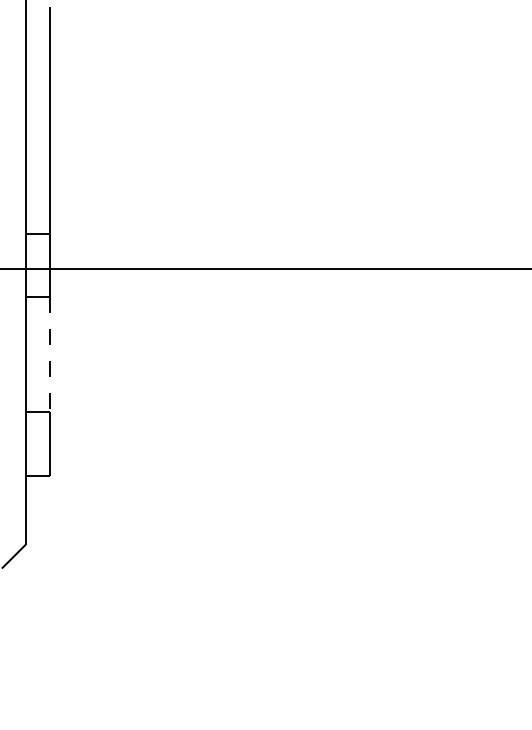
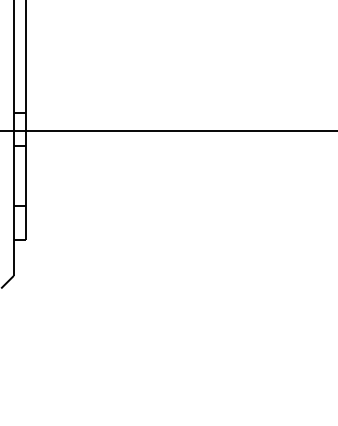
line: (50, 355) -> (26, 176), dashed -> solid

